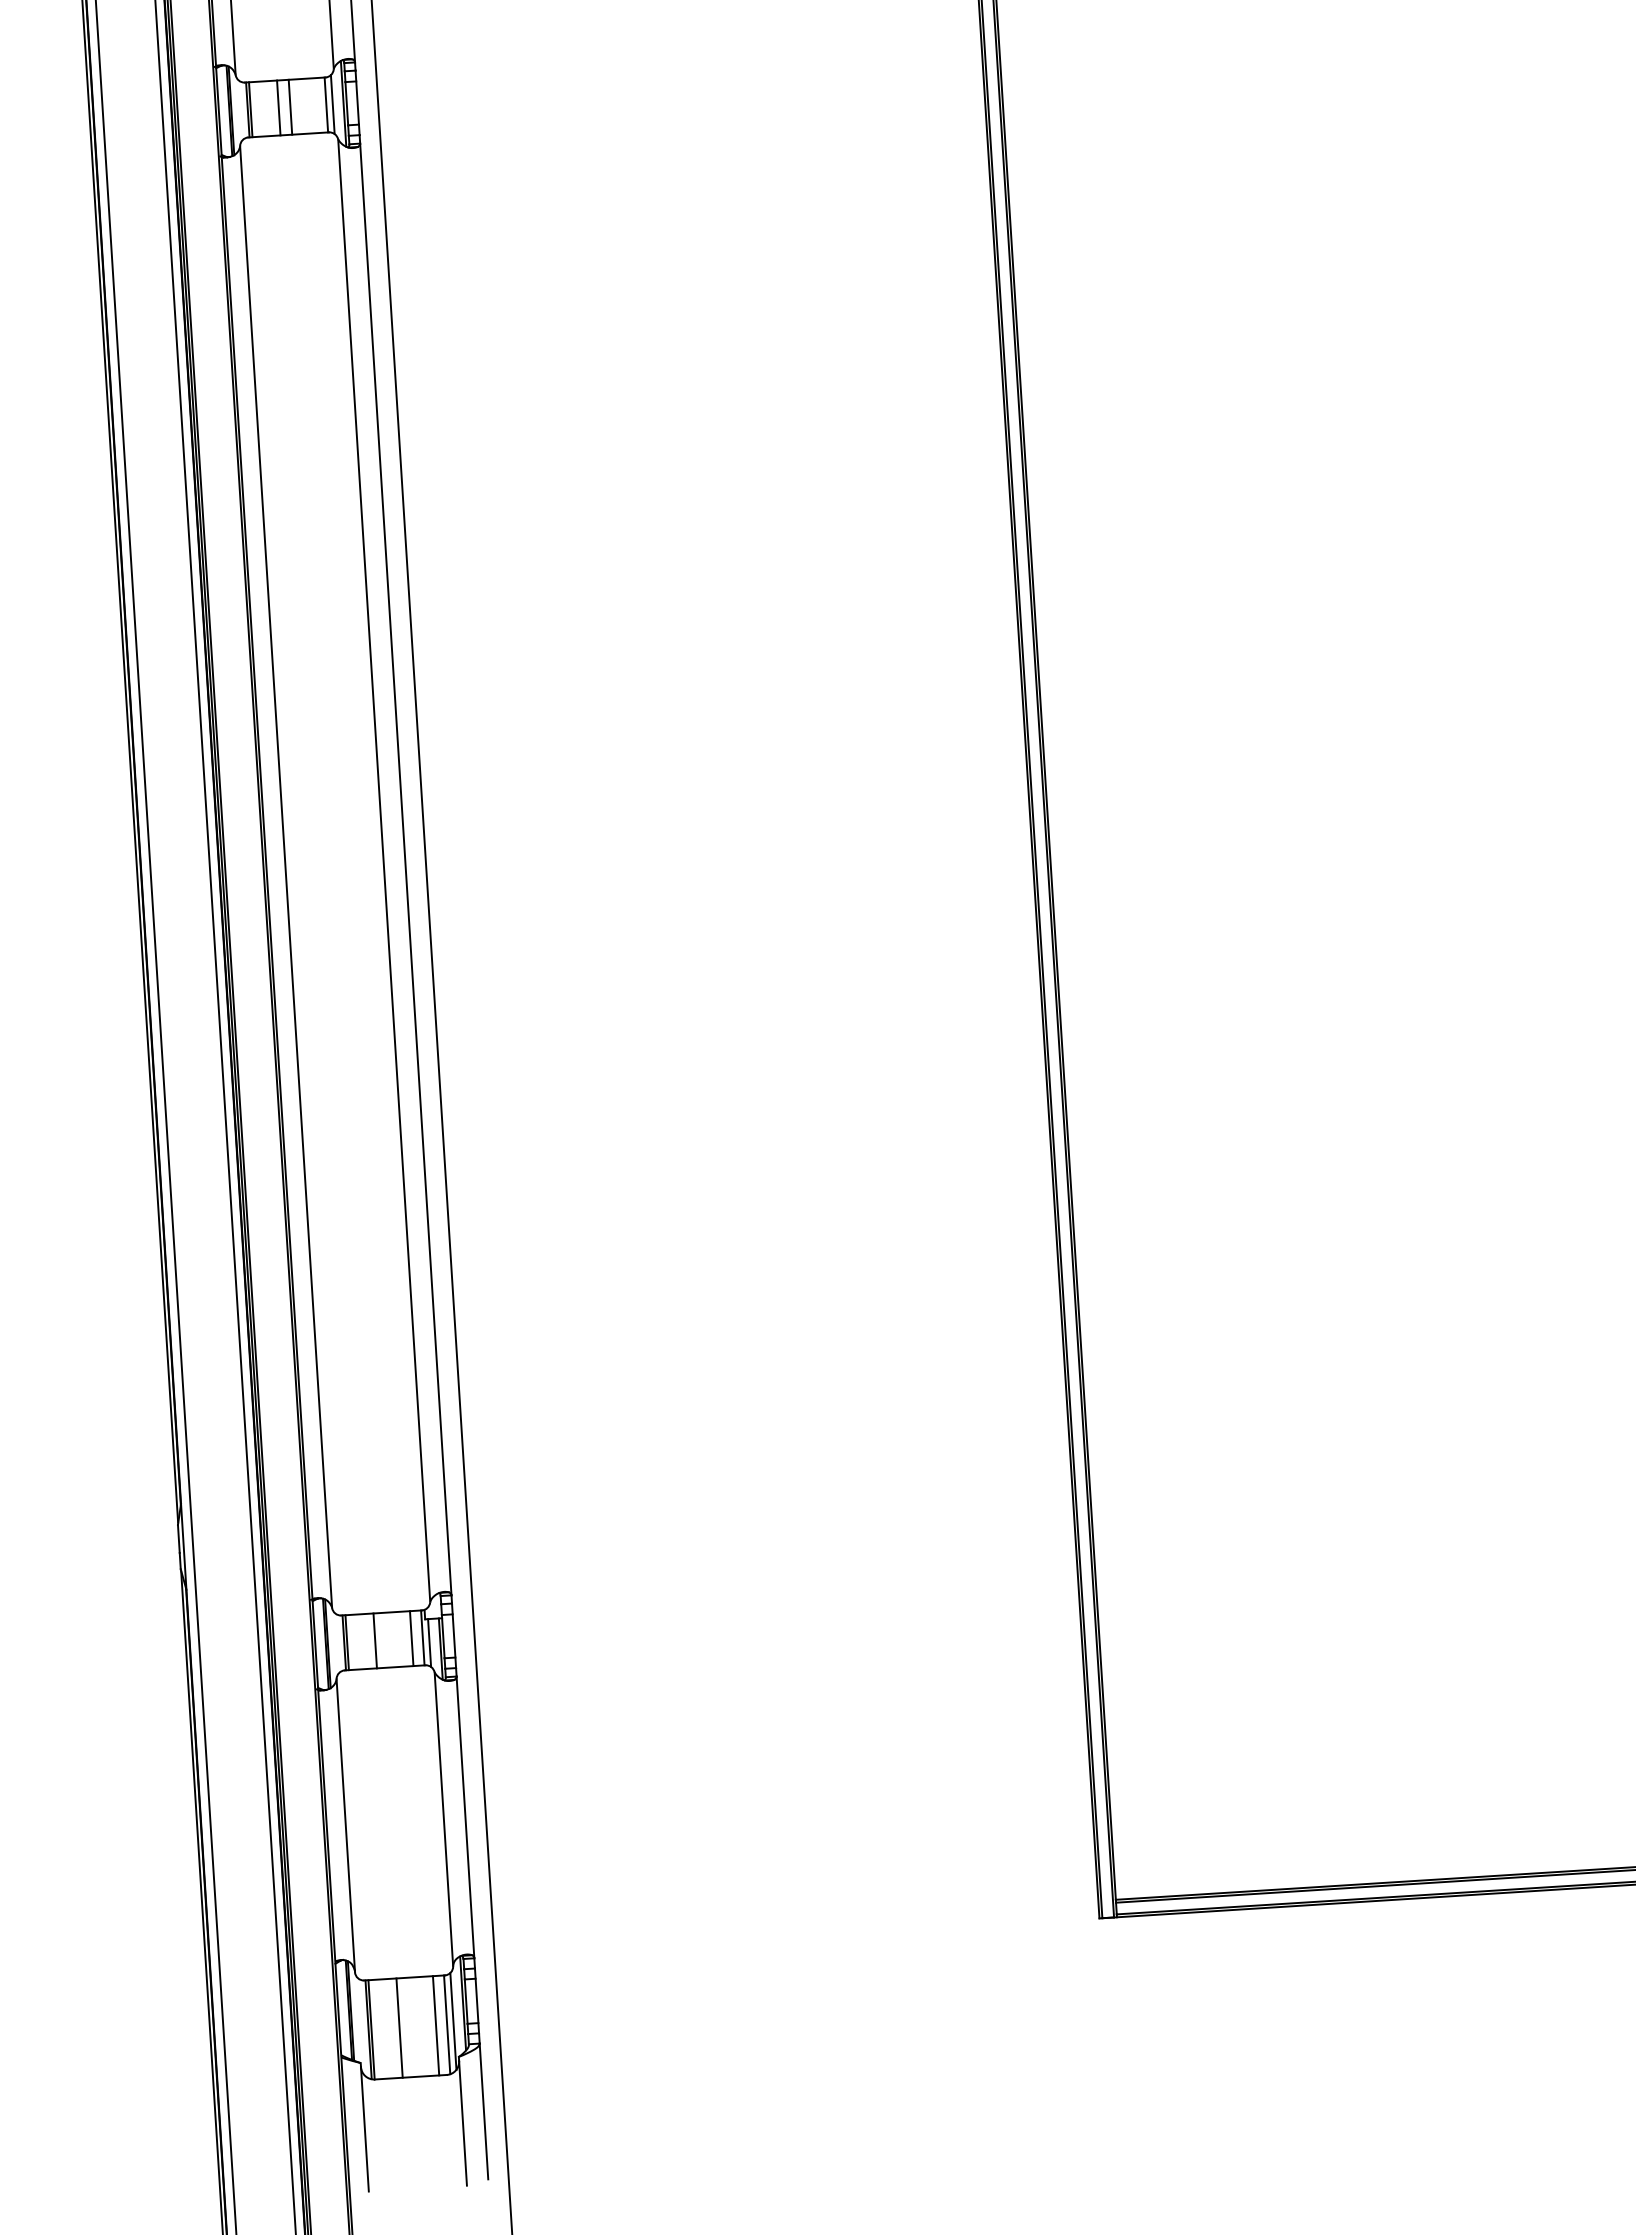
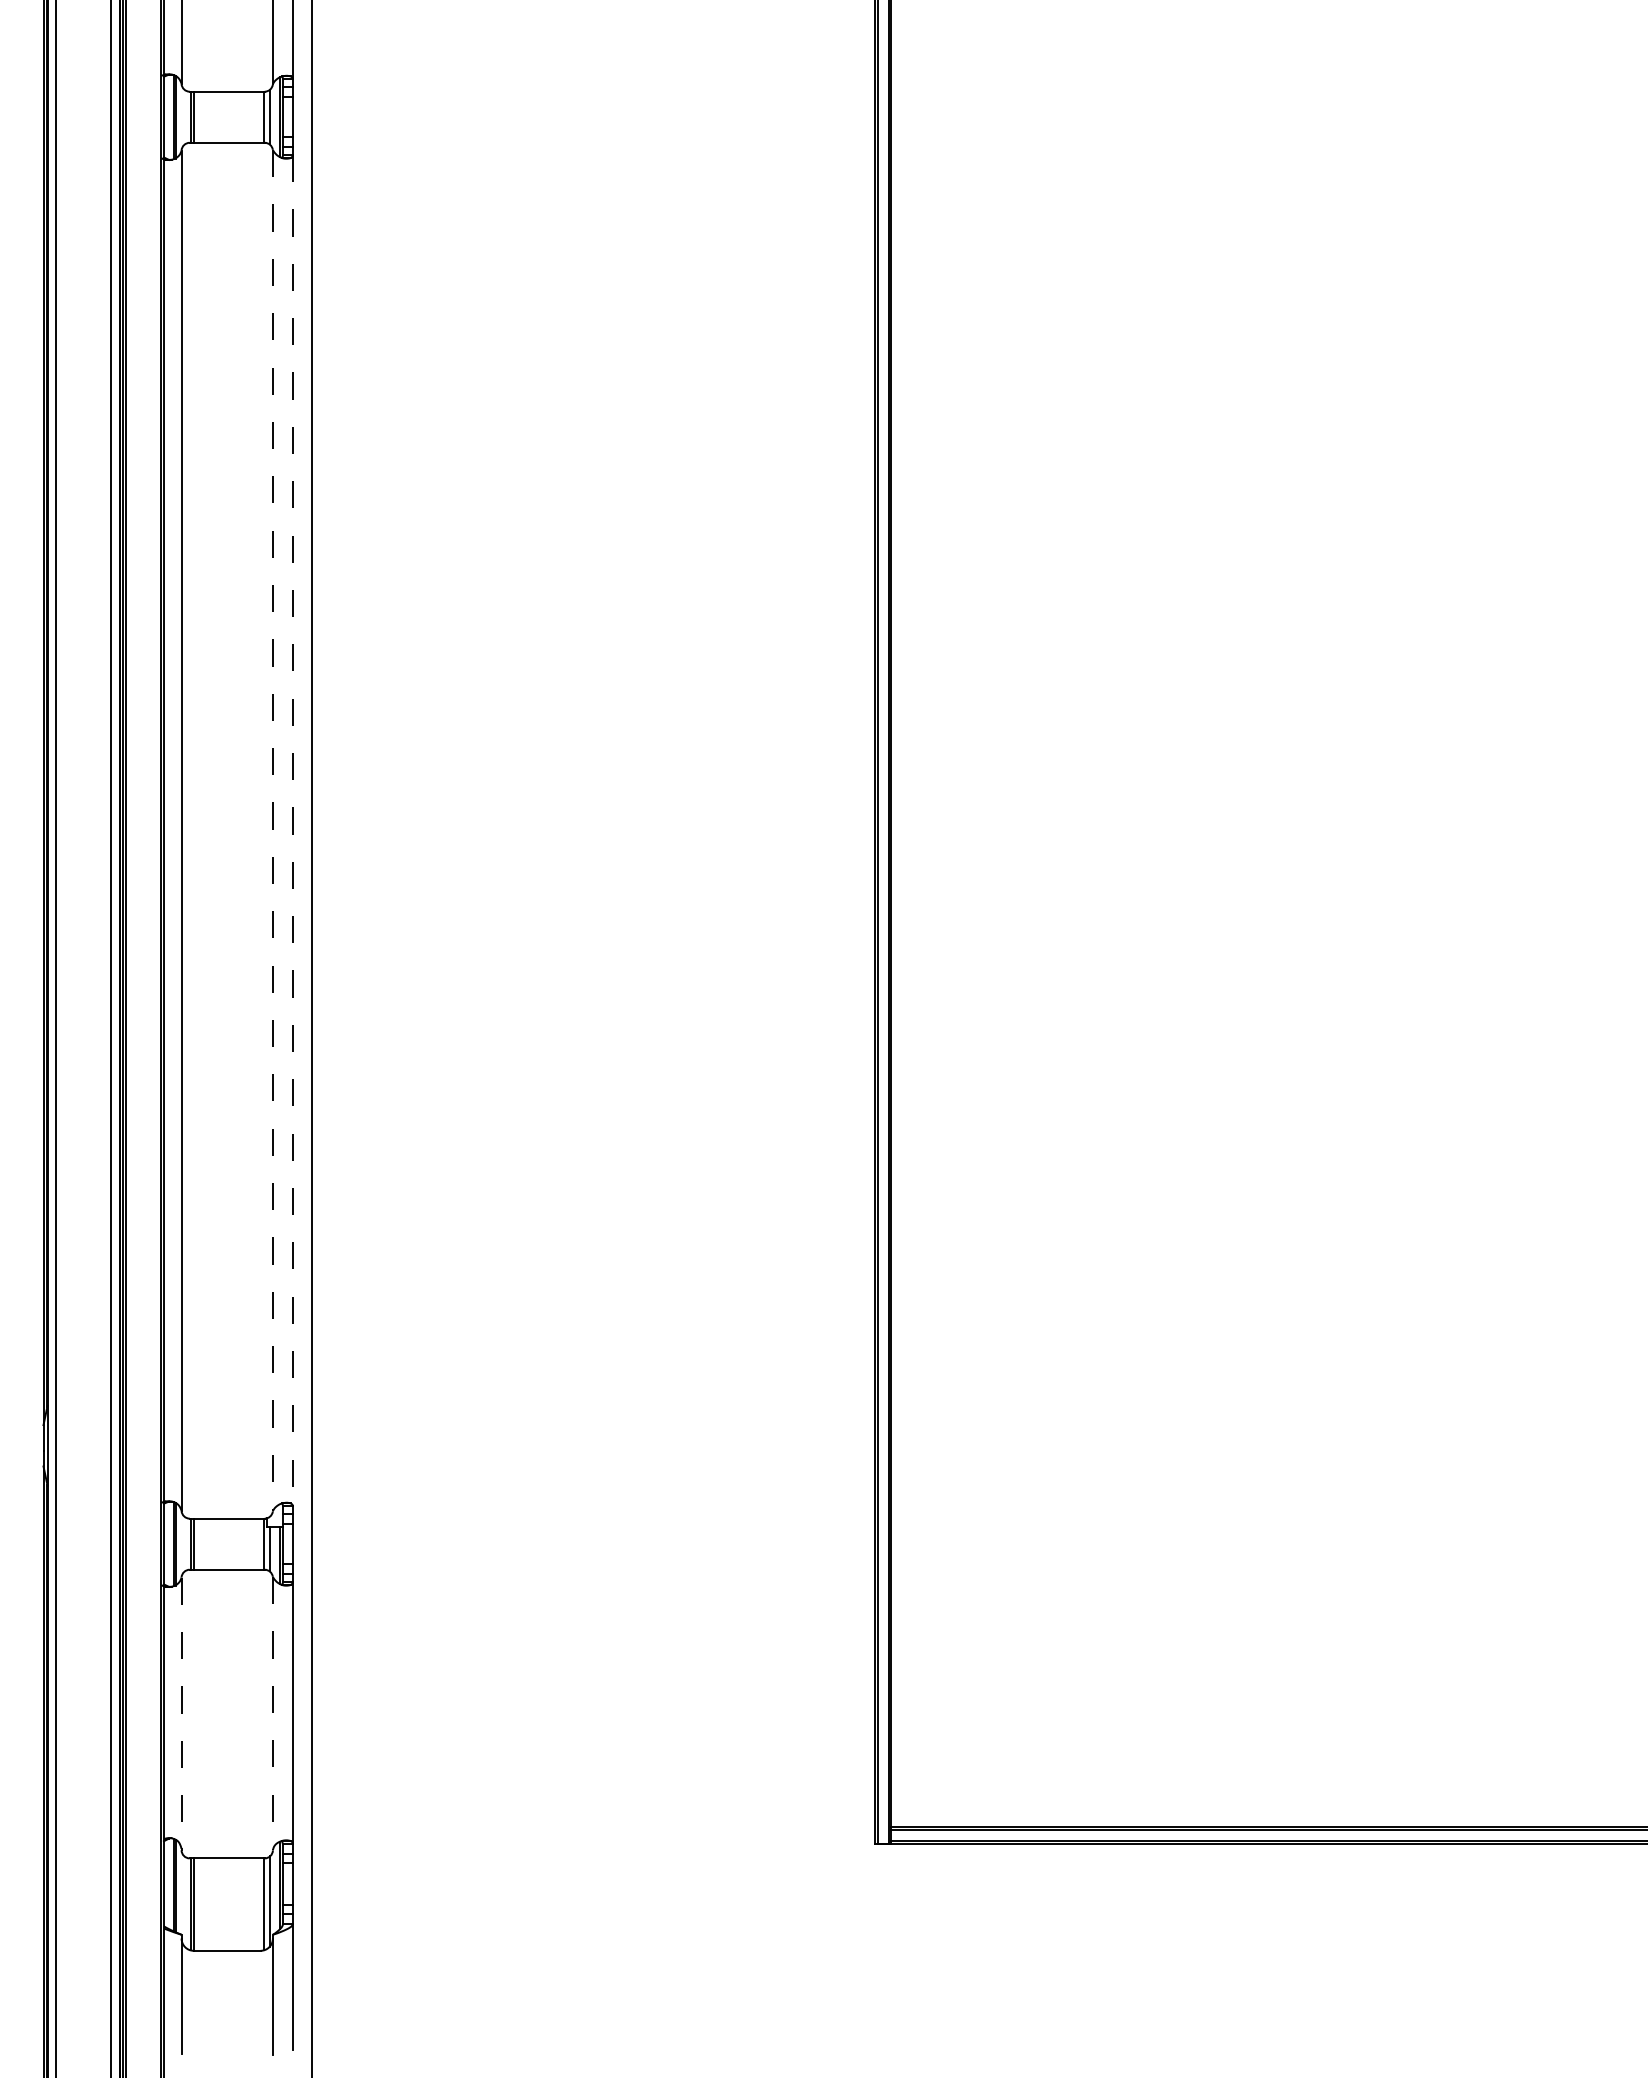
line: (290, 106) -> (230, 116), removed
line: (278, 107) -> (219, 116), removed
line: (406, 869) -> (293, 830), solid -> dashed
line: (383, 871) -> (272, 831), solid -> dashed
line: (411, 1637) -> (253, 1543), removed
line: (375, 1640) -> (219, 1543), removed
line: (443, 1819) -> (272, 1713), solid -> dashed
line: (345, 1825) -> (181, 1713), solid -> dashed
line: (435, 2025) -> (253, 1904), removed
line: (399, 2028) -> (219, 1904), removed

